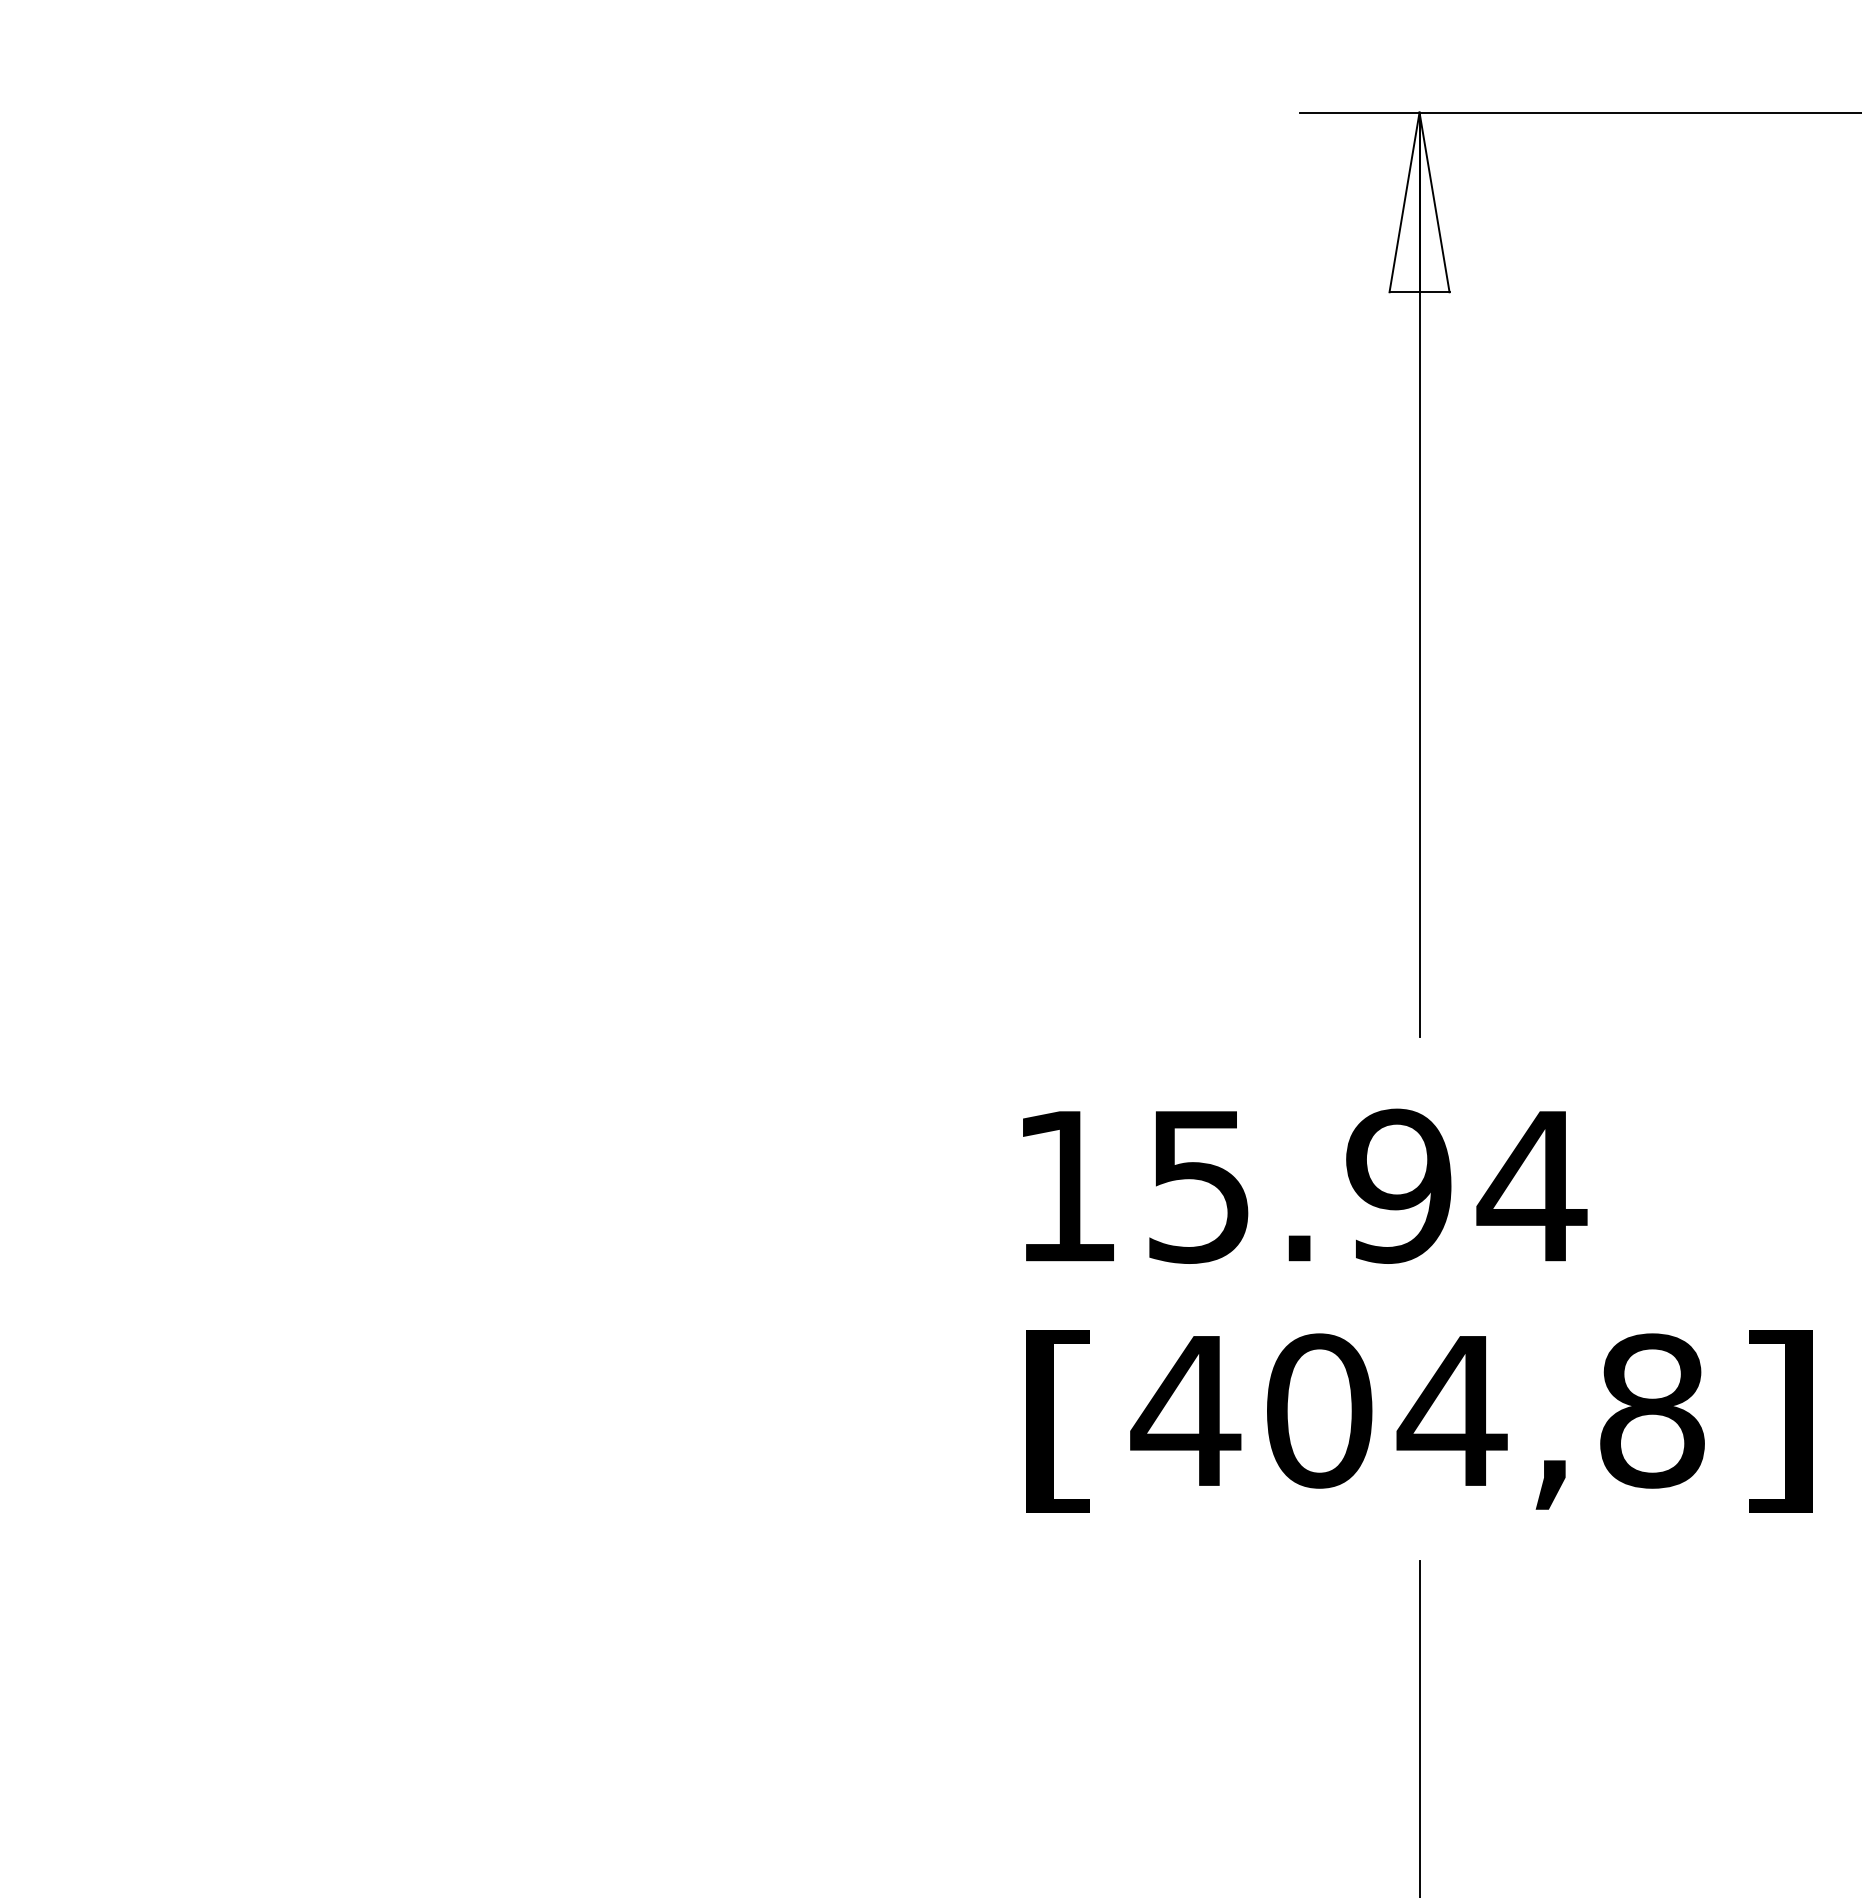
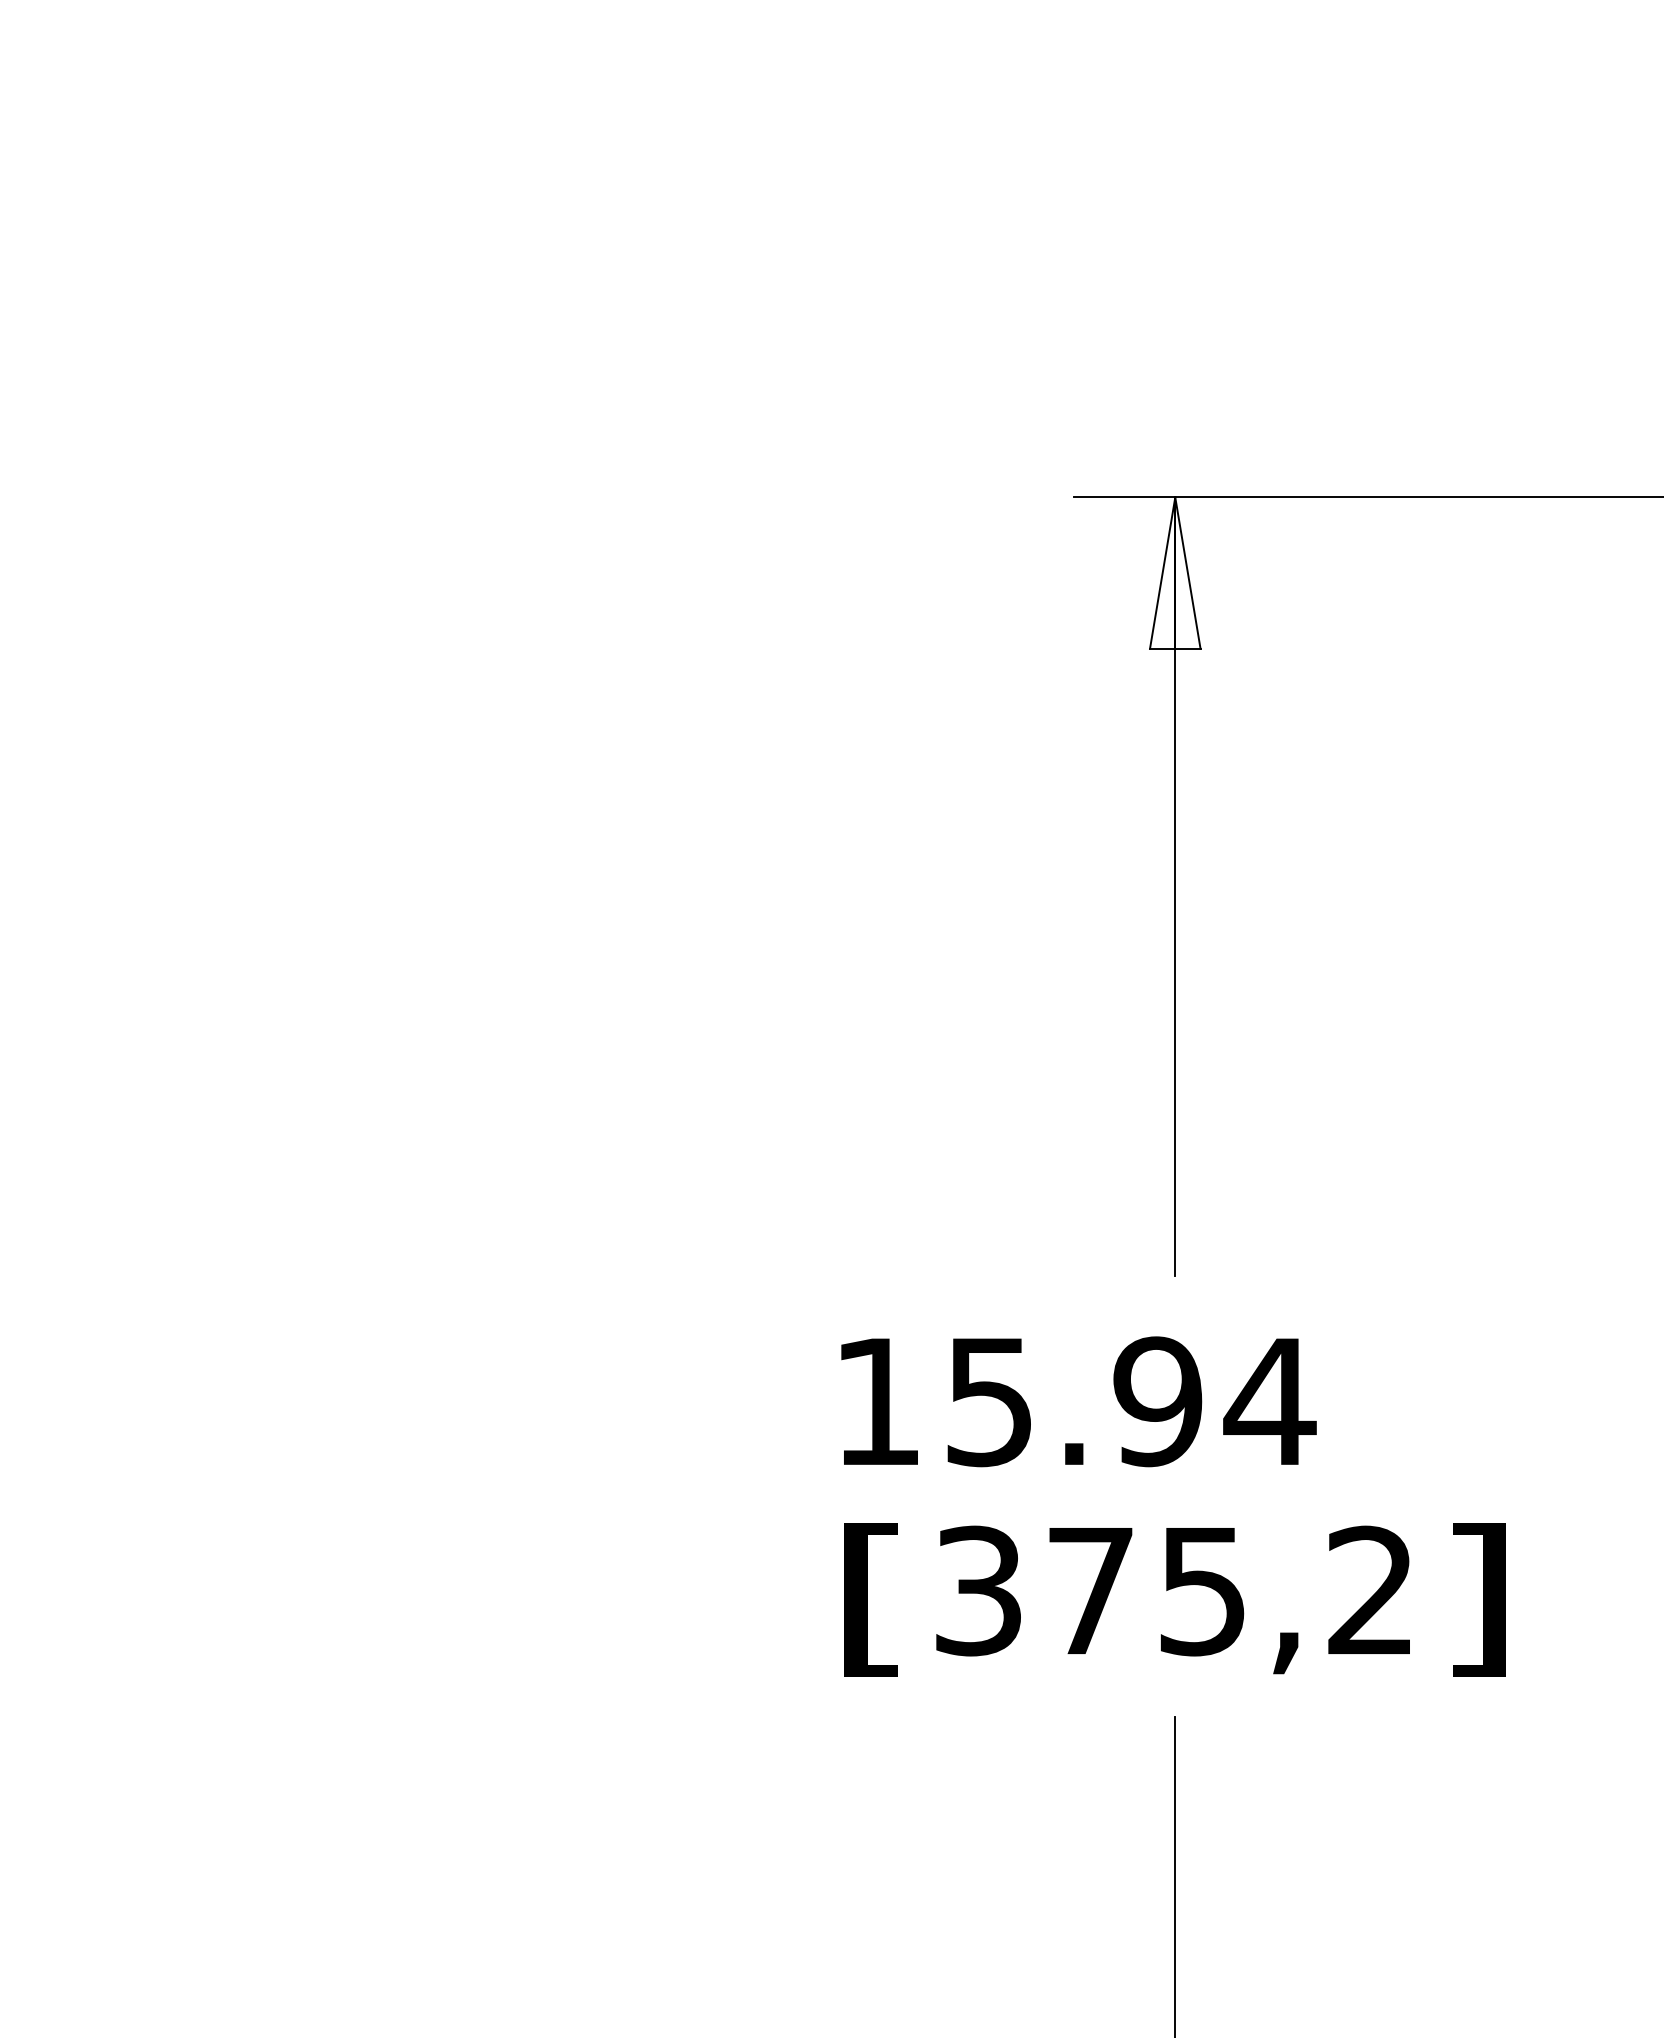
text: (1417, 1410) -> (1173, 1590), 404,8 -> 375,2

